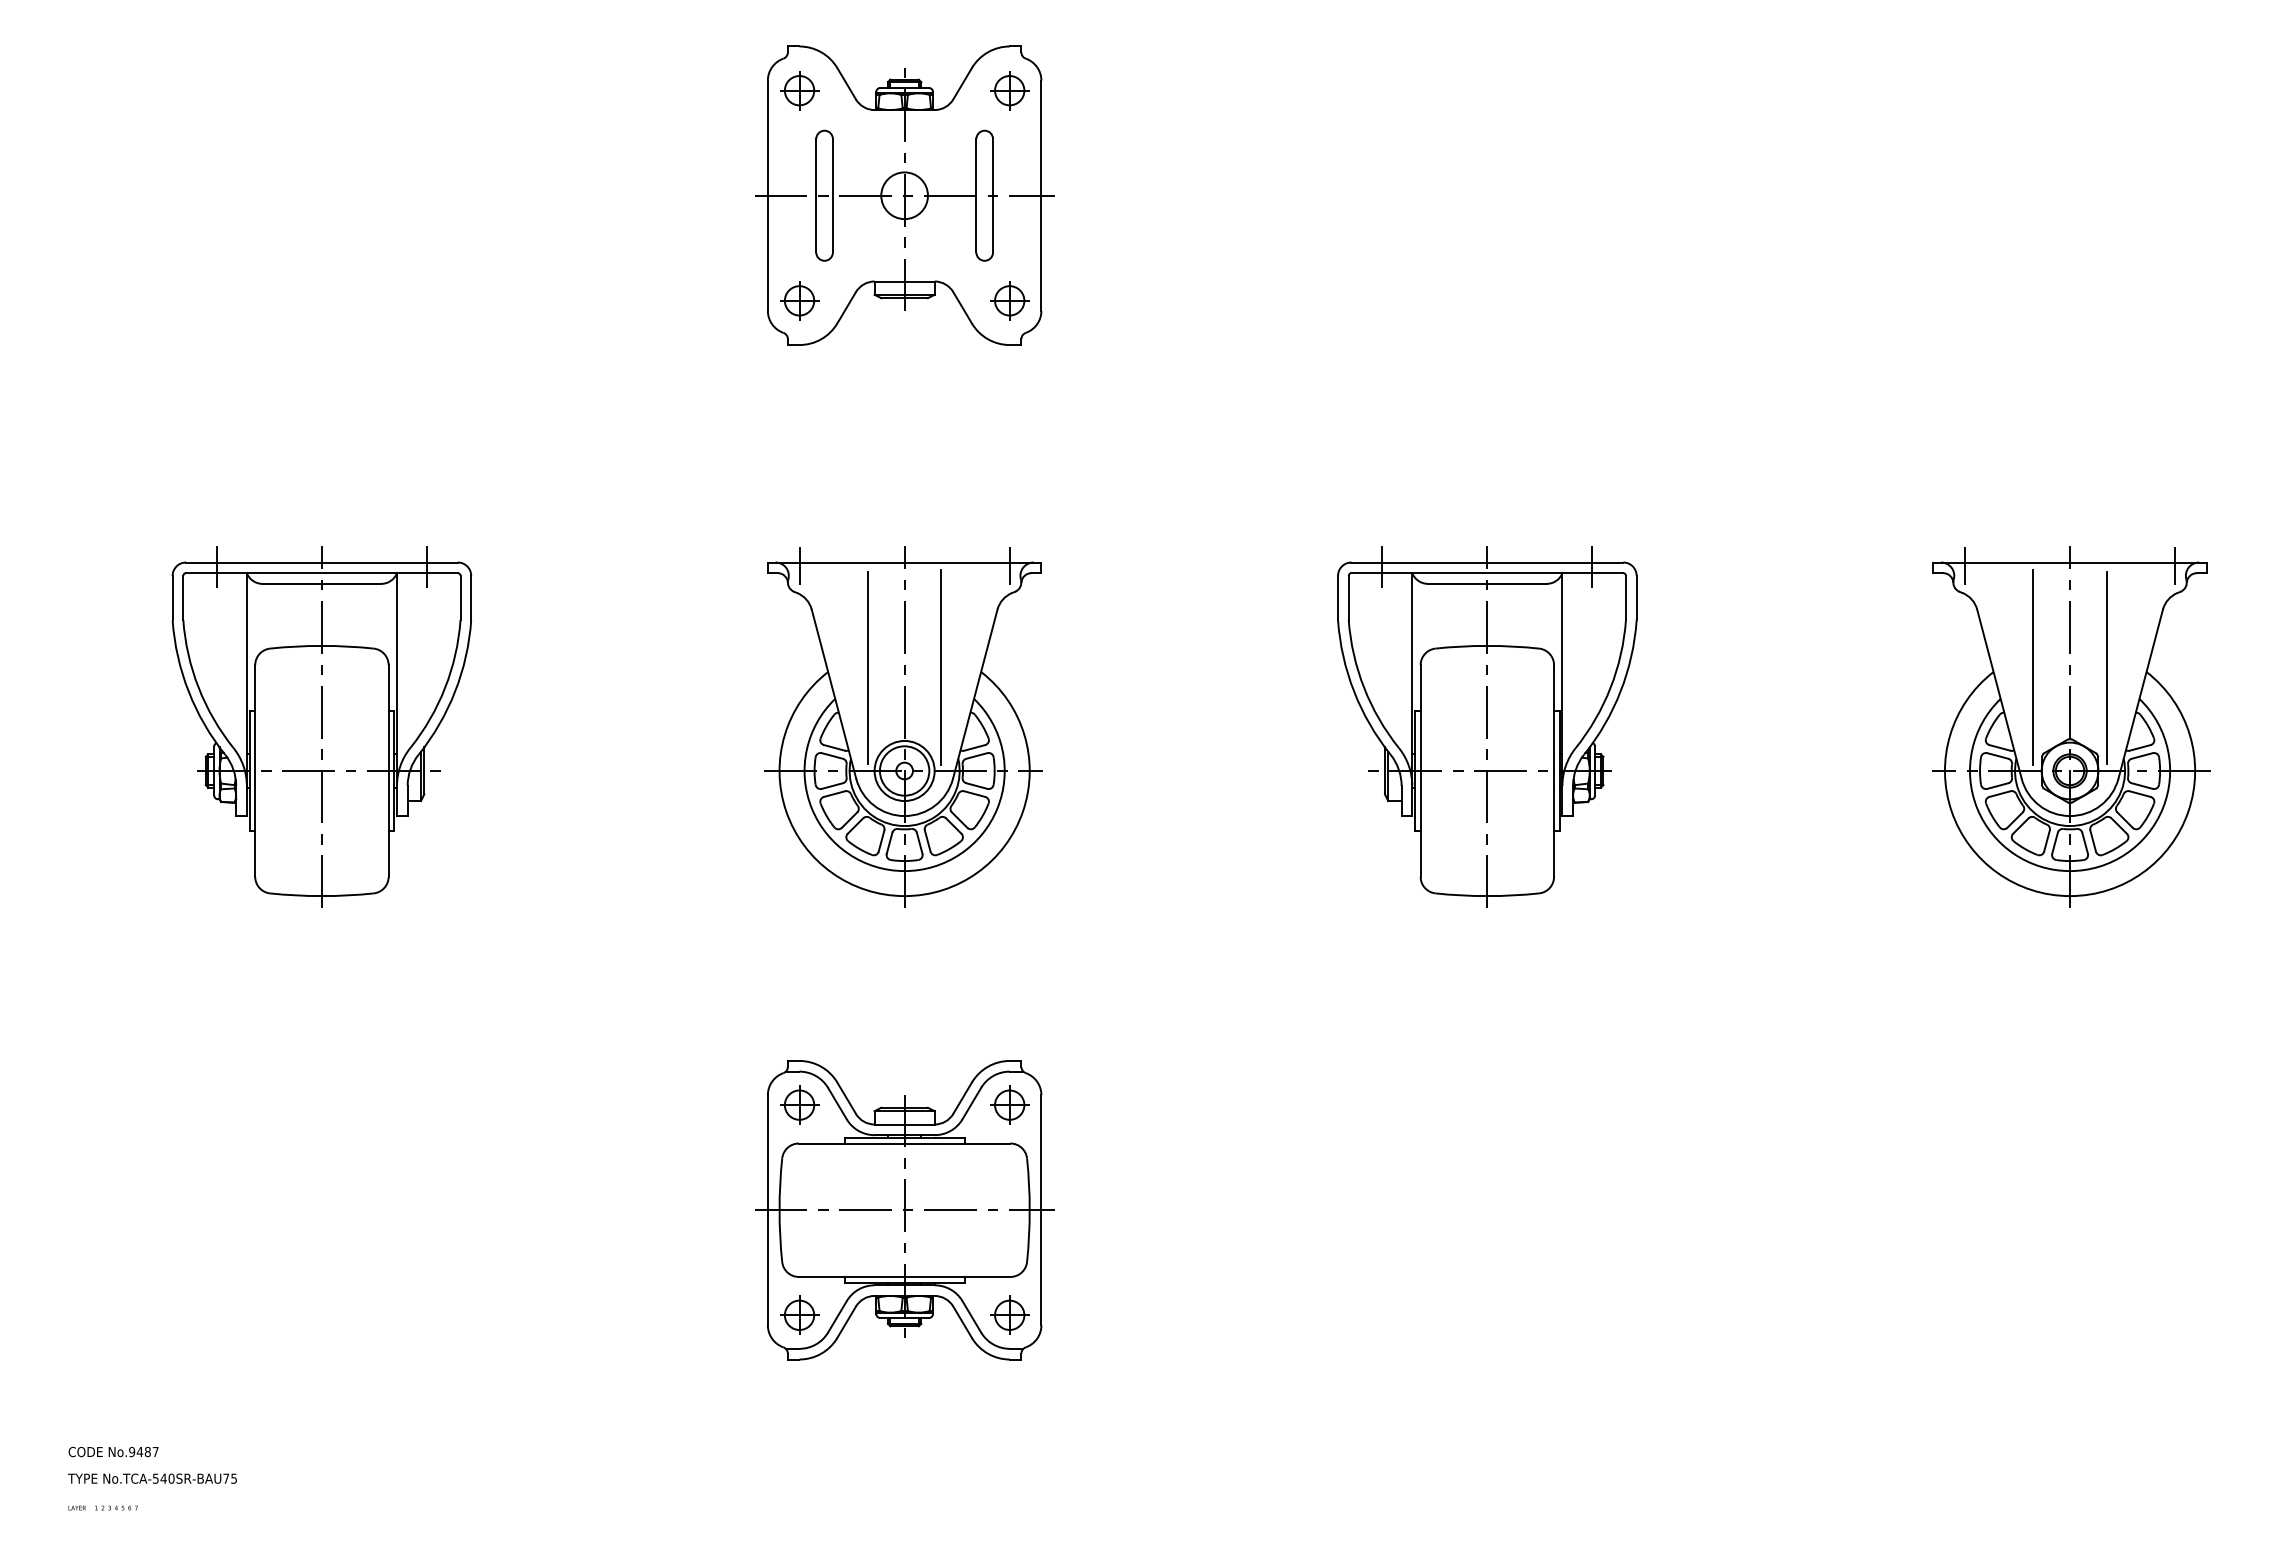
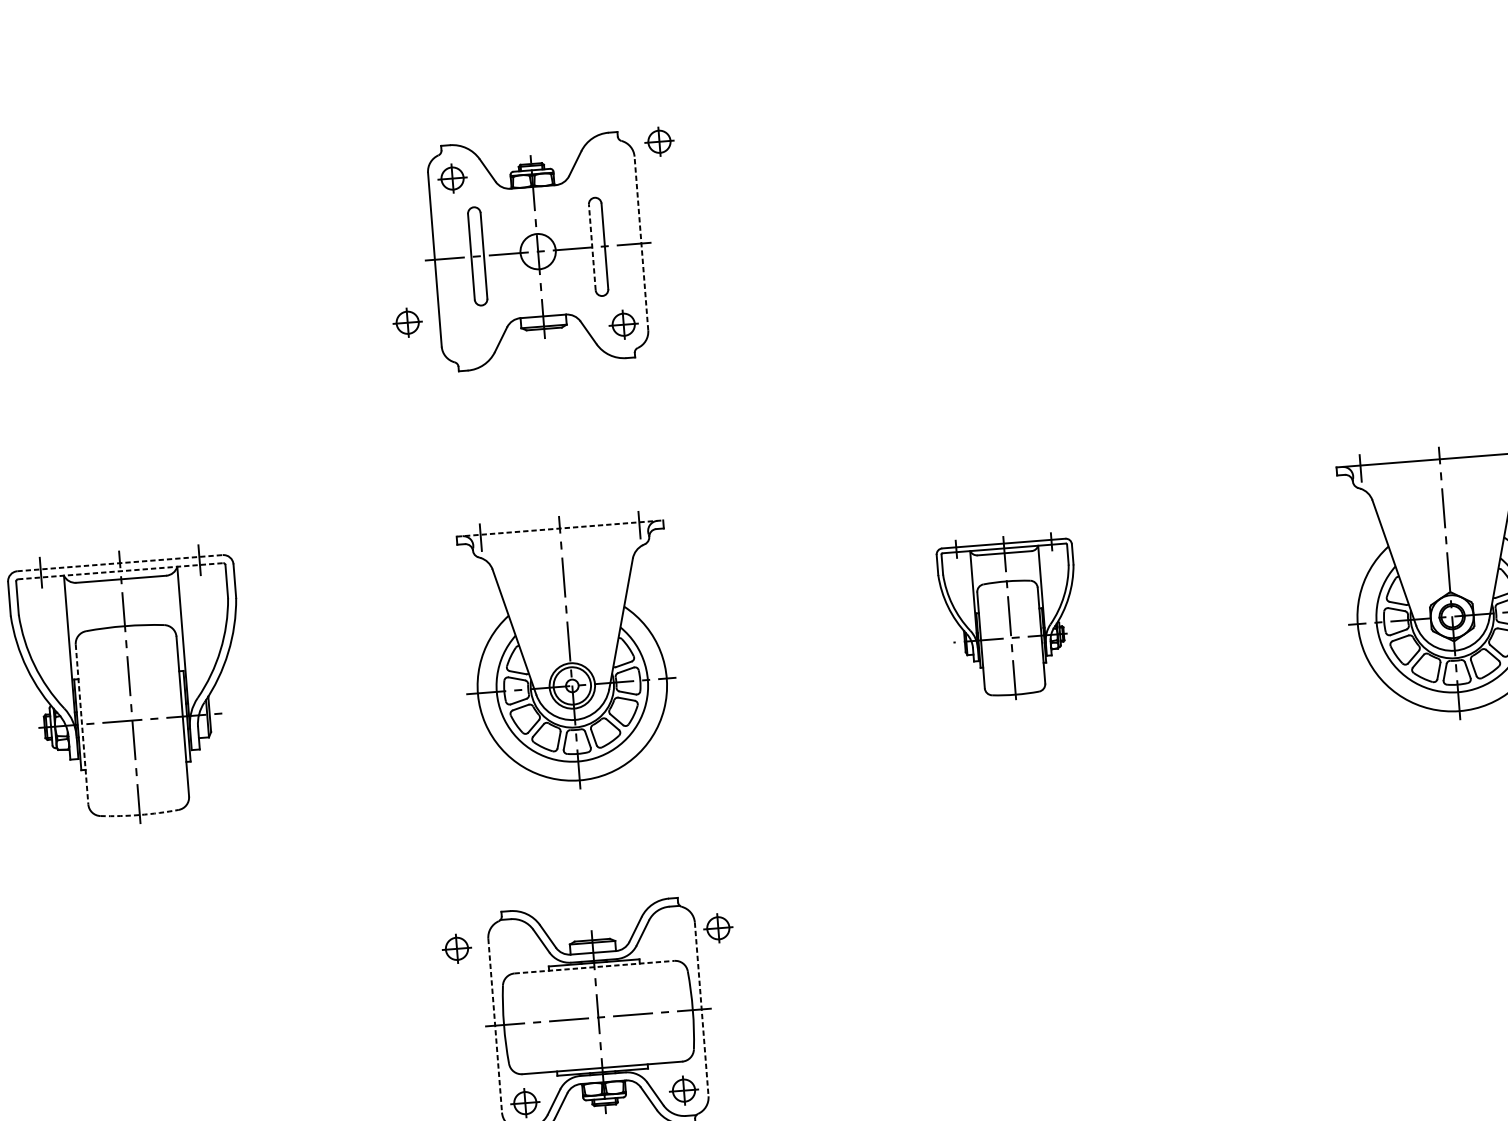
part: (1009, 90) -> (659, 141), moved
line: (976, 195) -> (592, 247), solid -> dashed
line: (1041, 195) -> (641, 243), solid -> dashed
part: (799, 300) -> (407, 322), moved
line: (321, 562) -> (119, 563), solid -> dashed
line: (904, 562) -> (559, 528), solid -> dashed
line: (321, 573) -> (120, 571), solid -> dashed
line: (867, 667) -> (538, 610), removed
line: (941, 667) -> (594, 605), removed
line: (2033, 667) -> (1418, 540), removed
line: (2106, 667) -> (1473, 536), removed
part: (1487, 726) -> (1009, 617), size x0.6
line: (255, 771) -> (82, 724), solid -> dashed
arc: (321, 896) -> (139, 815), solid -> dashed
part: (799, 1104) -> (456, 948), moved
part: (1009, 1104) -> (718, 927), moved
line: (904, 1143) -> (594, 967), solid -> dashed
line: (767, 1210) -> (494, 1025), solid -> dashed
line: (1041, 1210) -> (701, 1009), solid -> dashed

